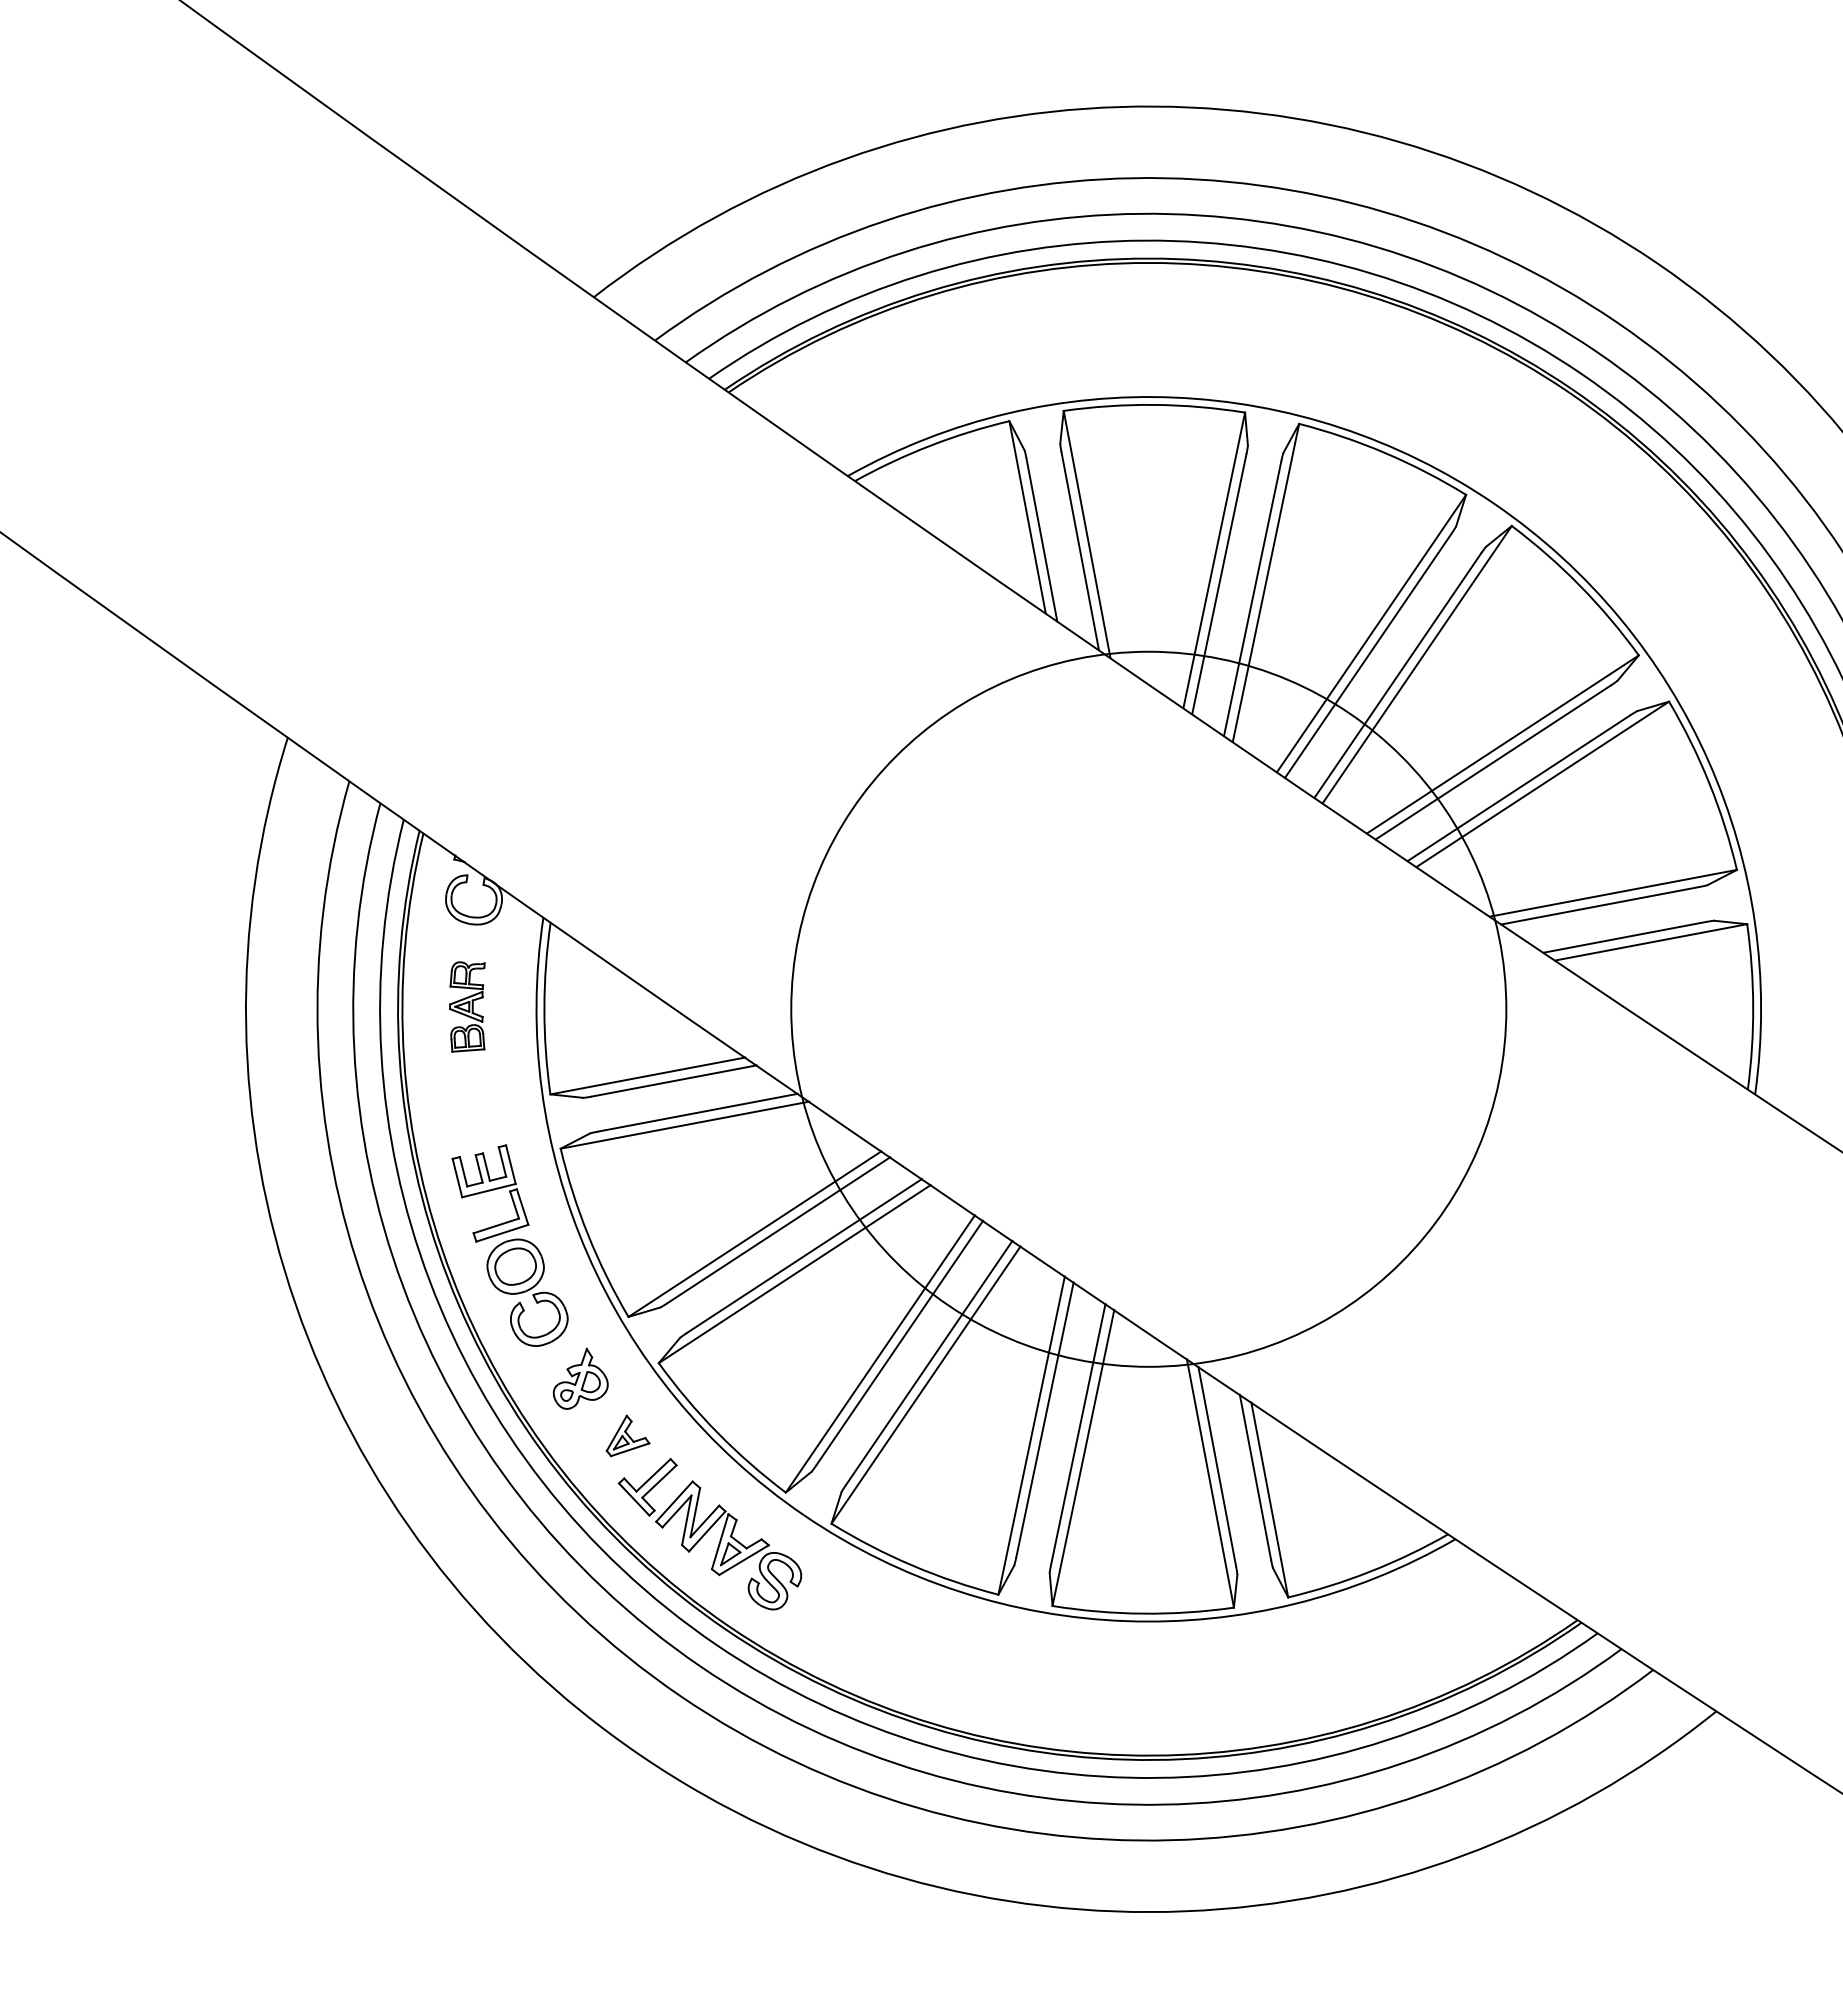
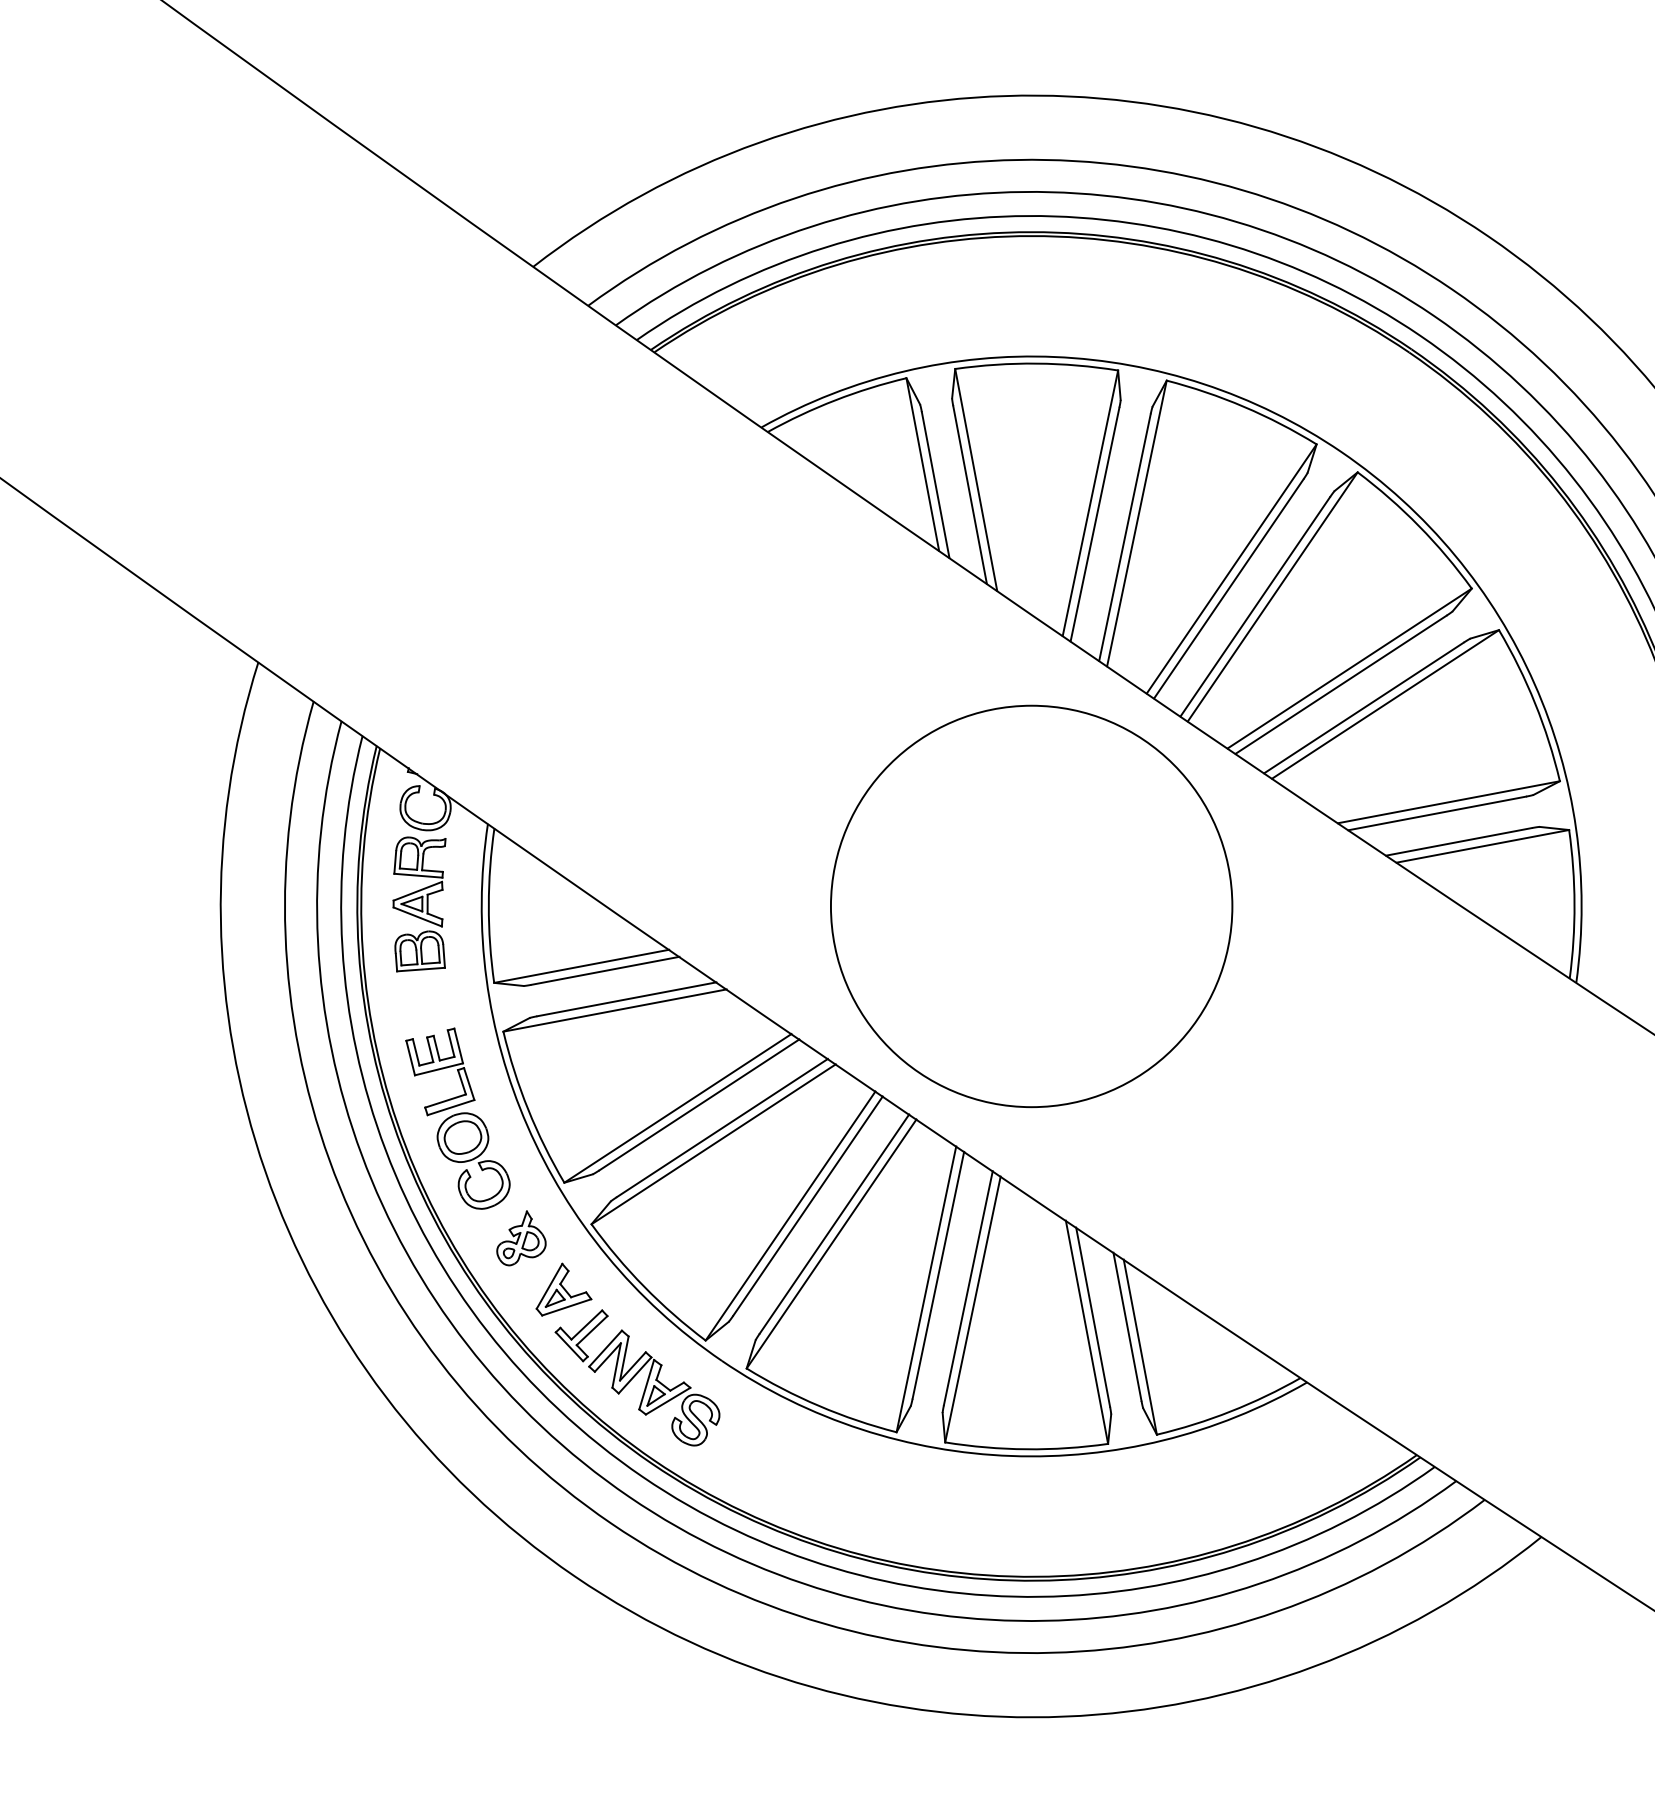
part: (467, 1006) -> (419, 903), size x1.67
circle: (1148, 1008) -> (1031, 905), size x0.62
part: (627, 1435) -> (563, 1289), size x1.43

